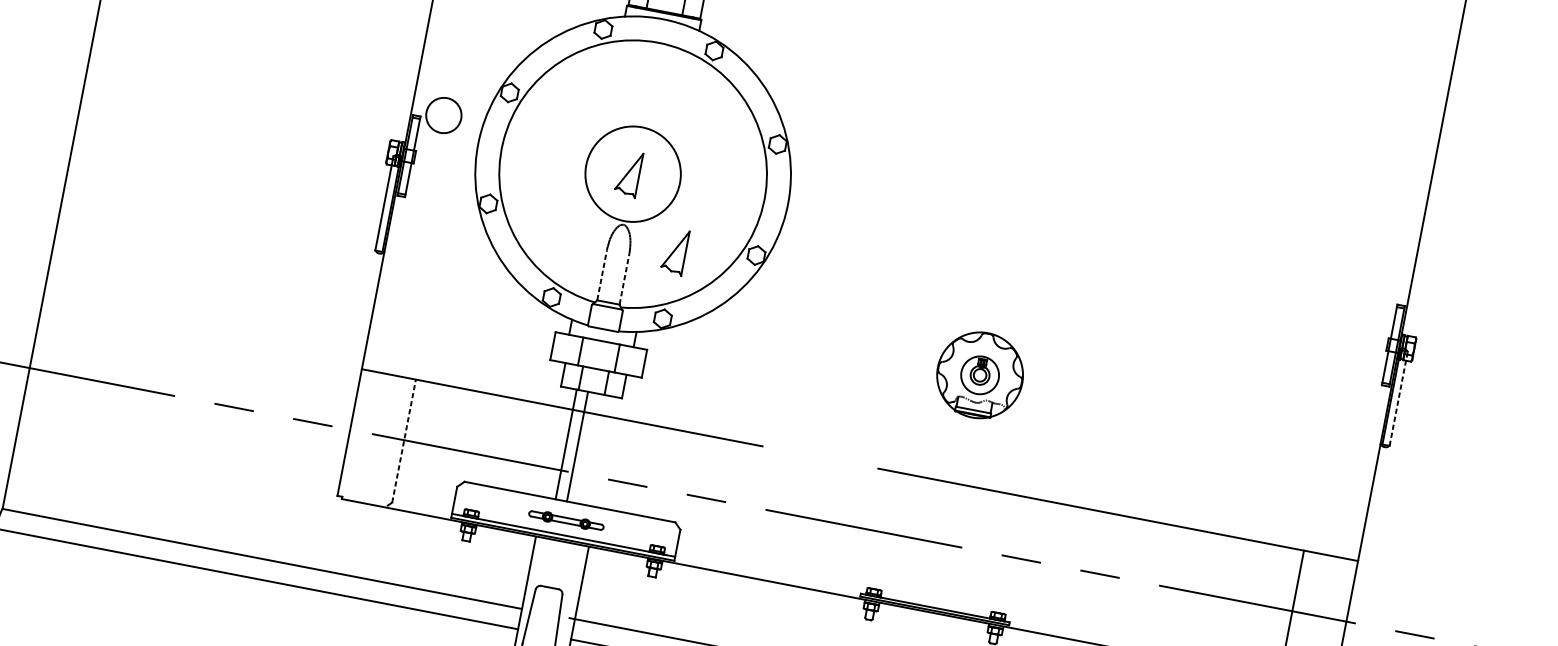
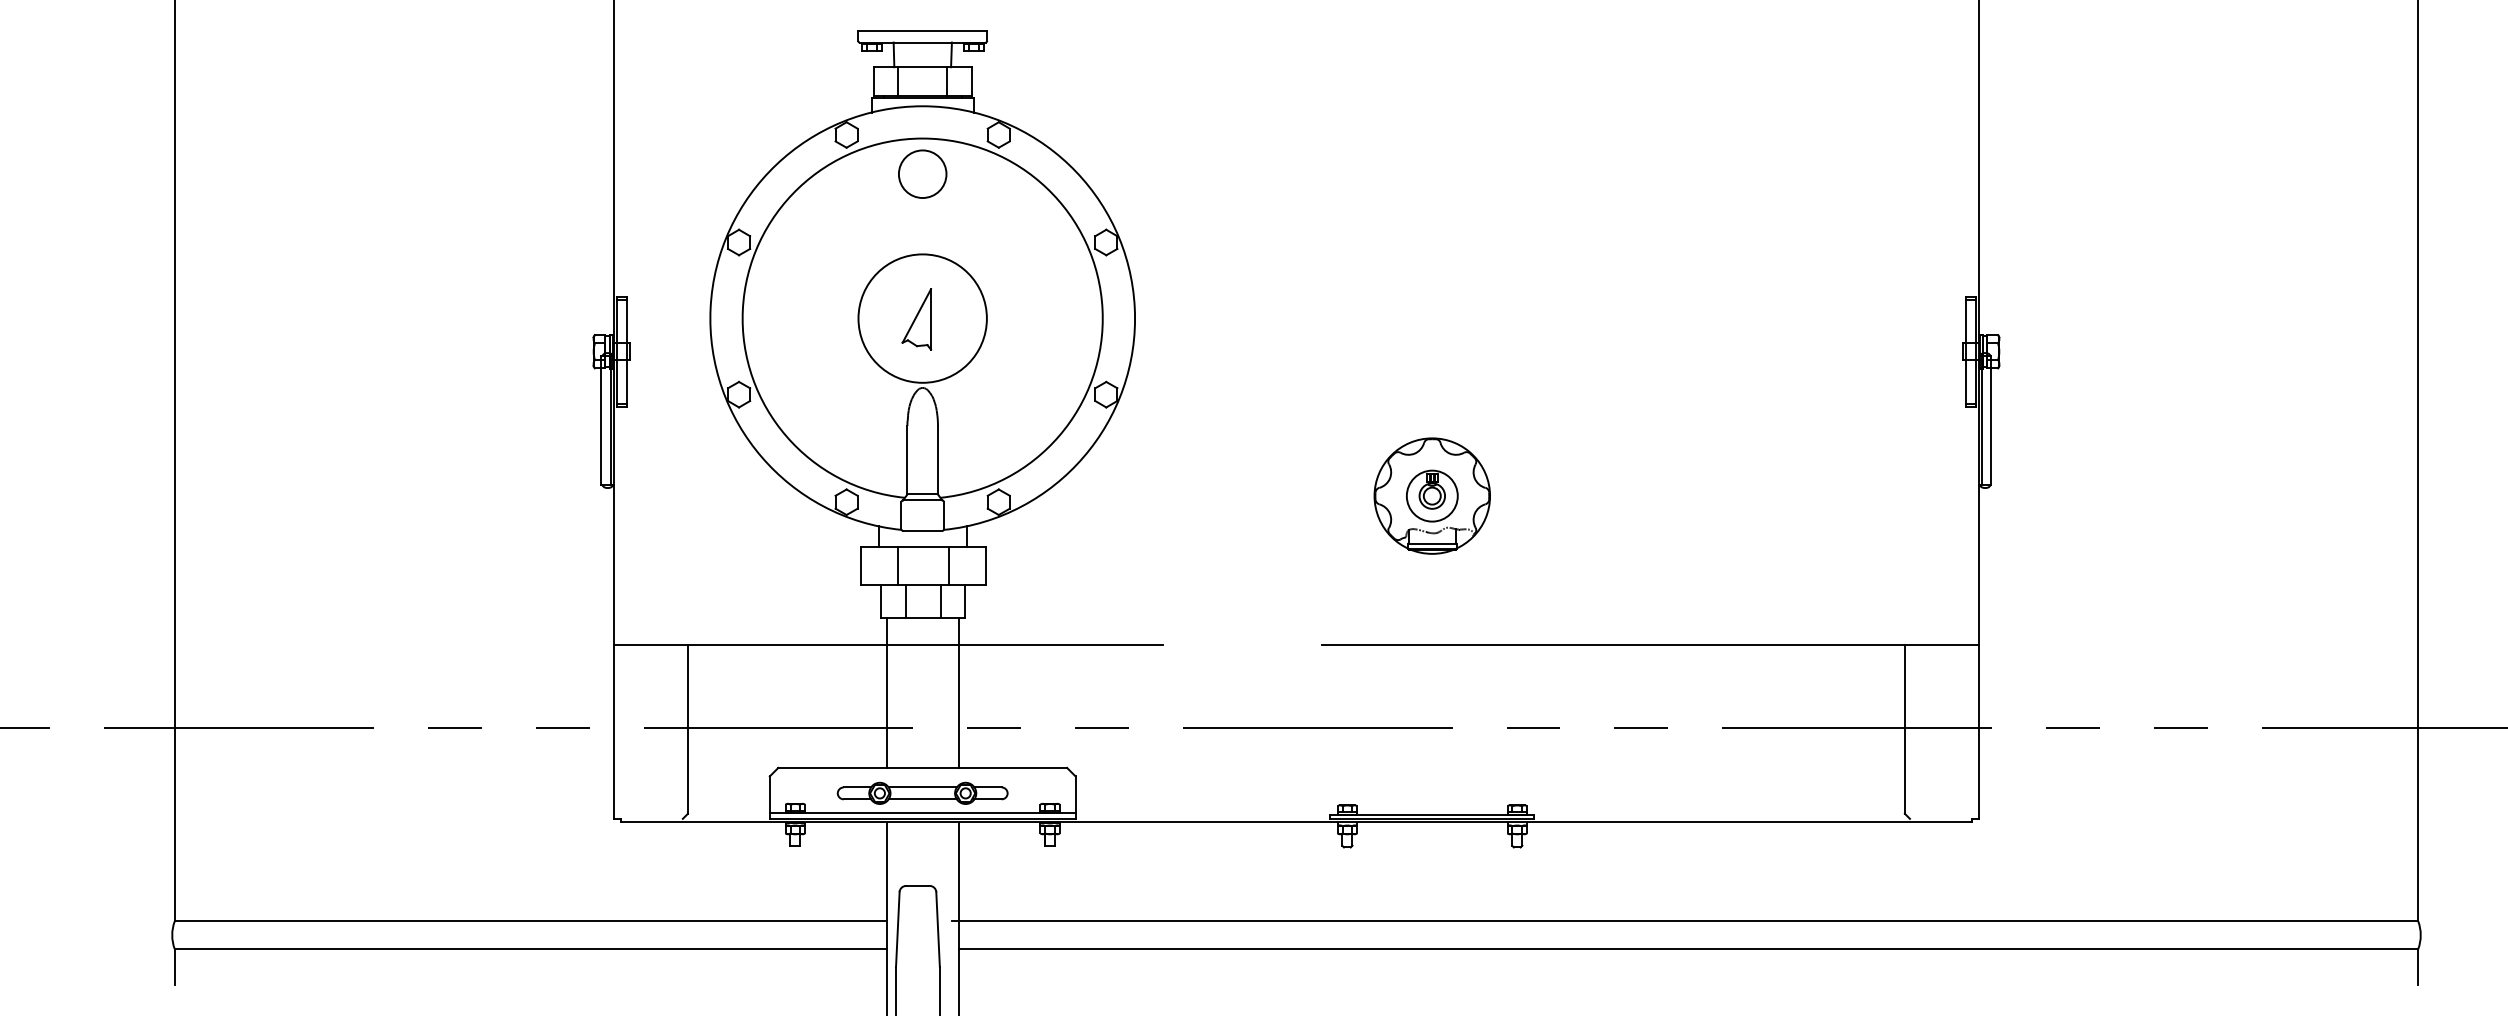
circle: (443, 114) -> (922, 173), moved
part: (674, 251) -> (997, 410), removed
line: (602, 275) -> (907, 460), dashed -> solid
line: (624, 279) -> (938, 460), dashed -> solid
line: (1398, 398) -> (1991, 420), dashed -> solid
line: (403, 441) -> (687, 729), dashed -> solid
line: (566, 444) -> (959, 692), moved
line: (577, 446) -> (886, 692), moved
part: (566, 520) -> (922, 792), size x1.67

